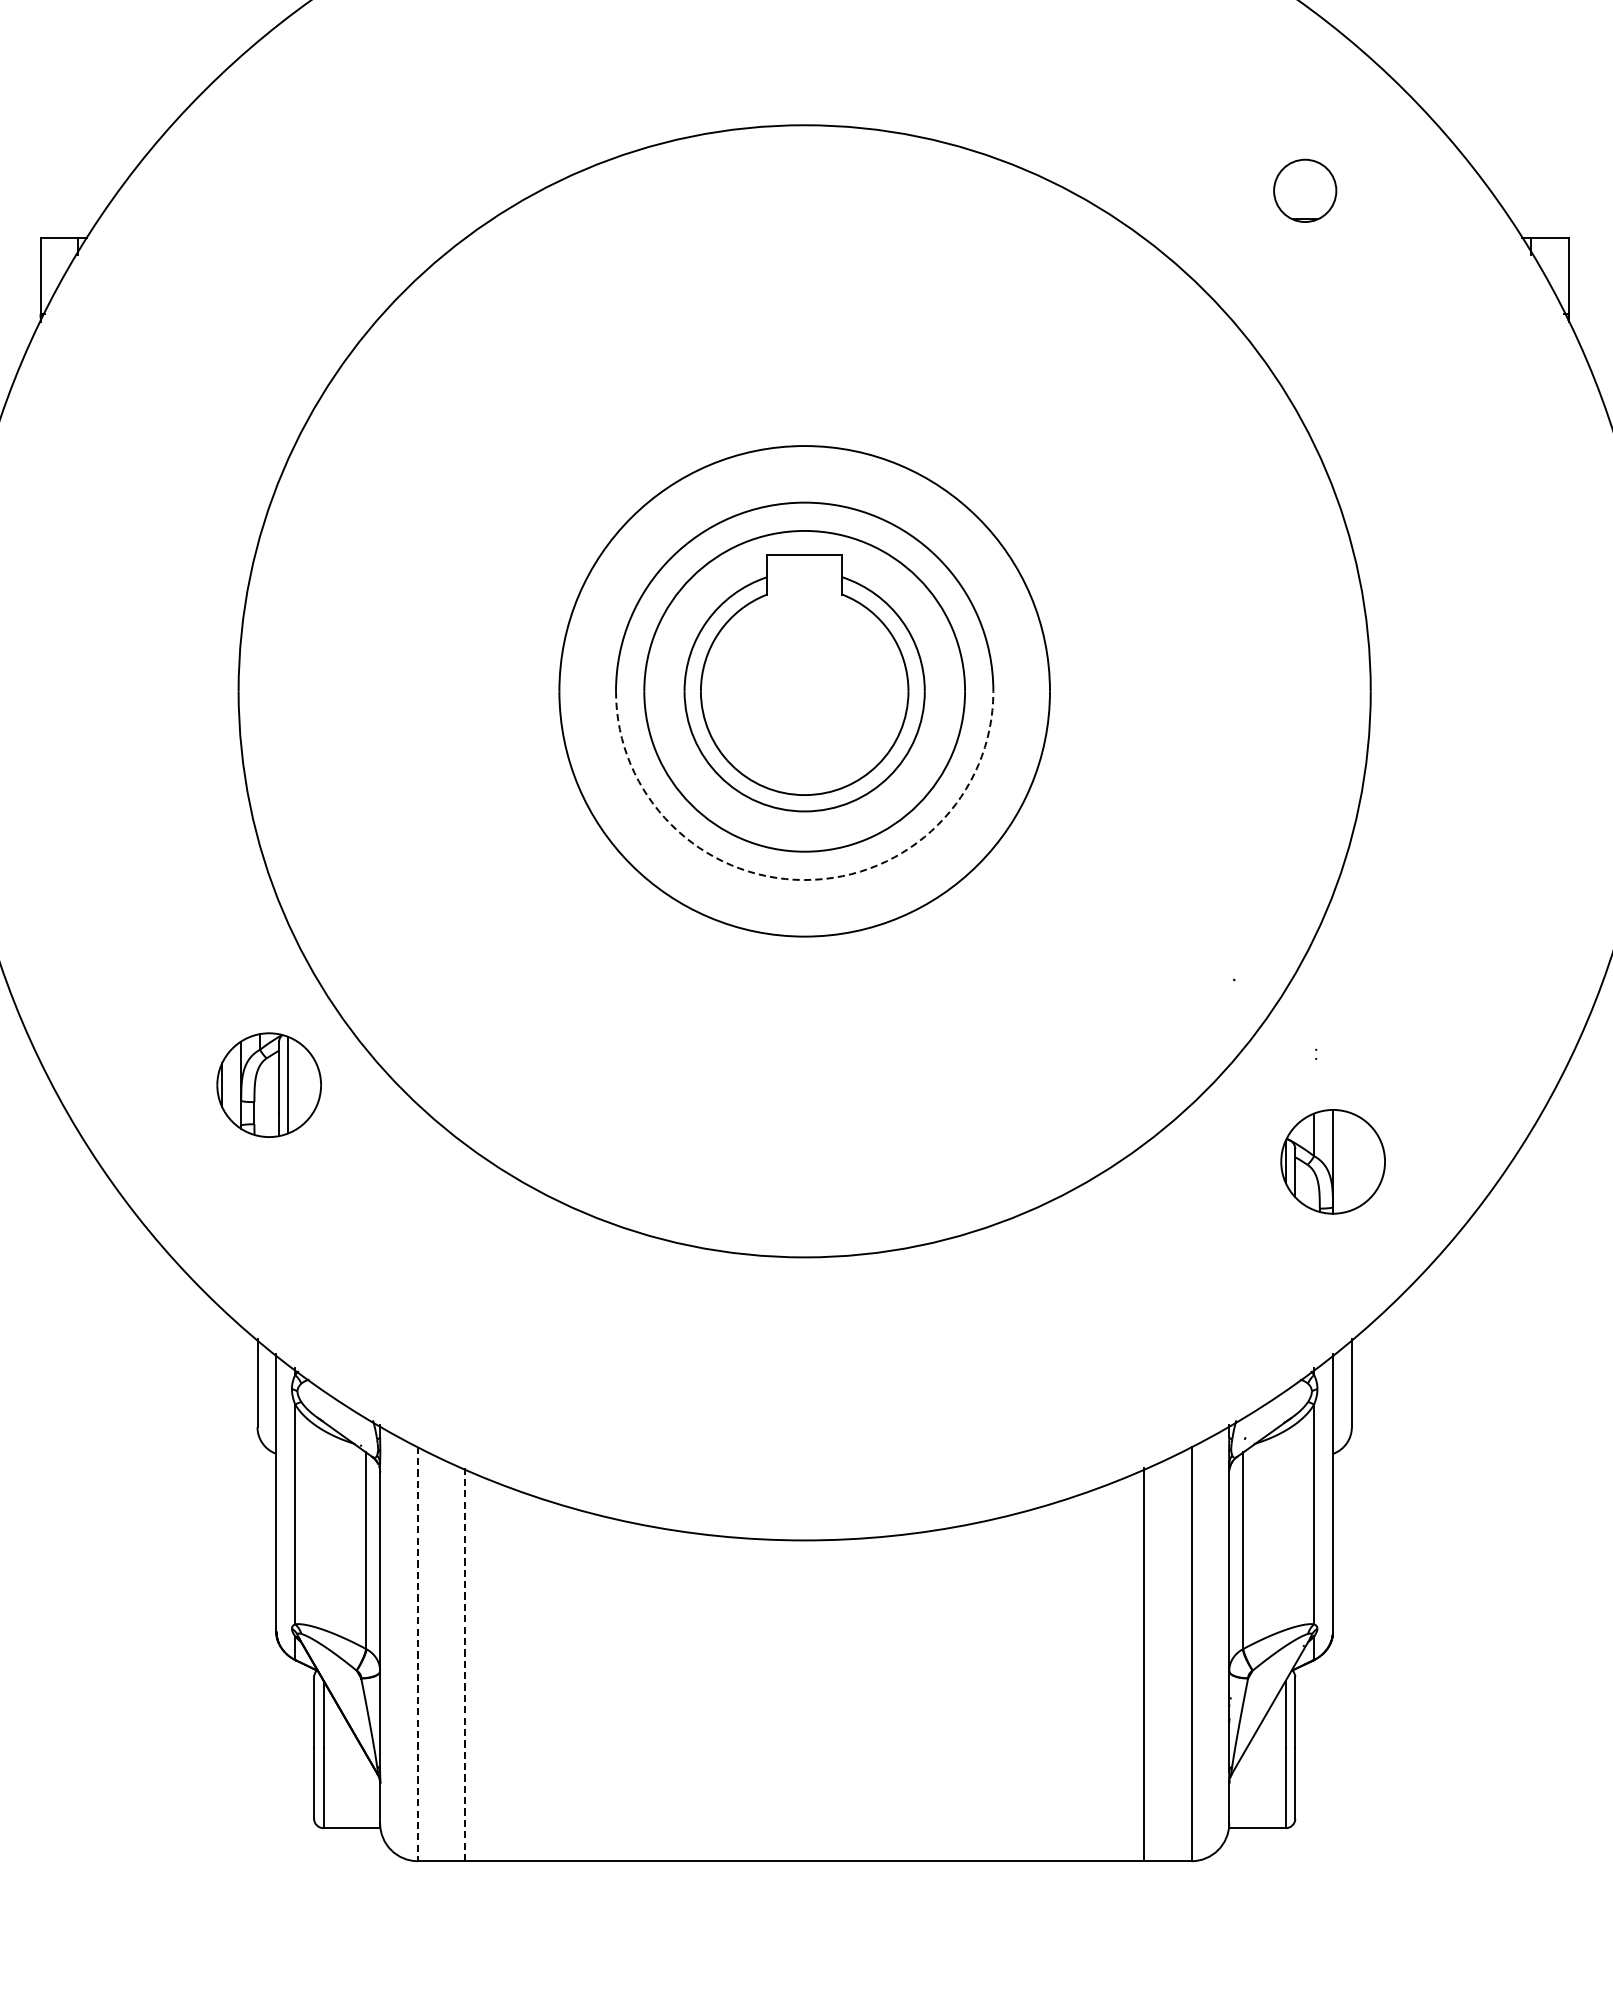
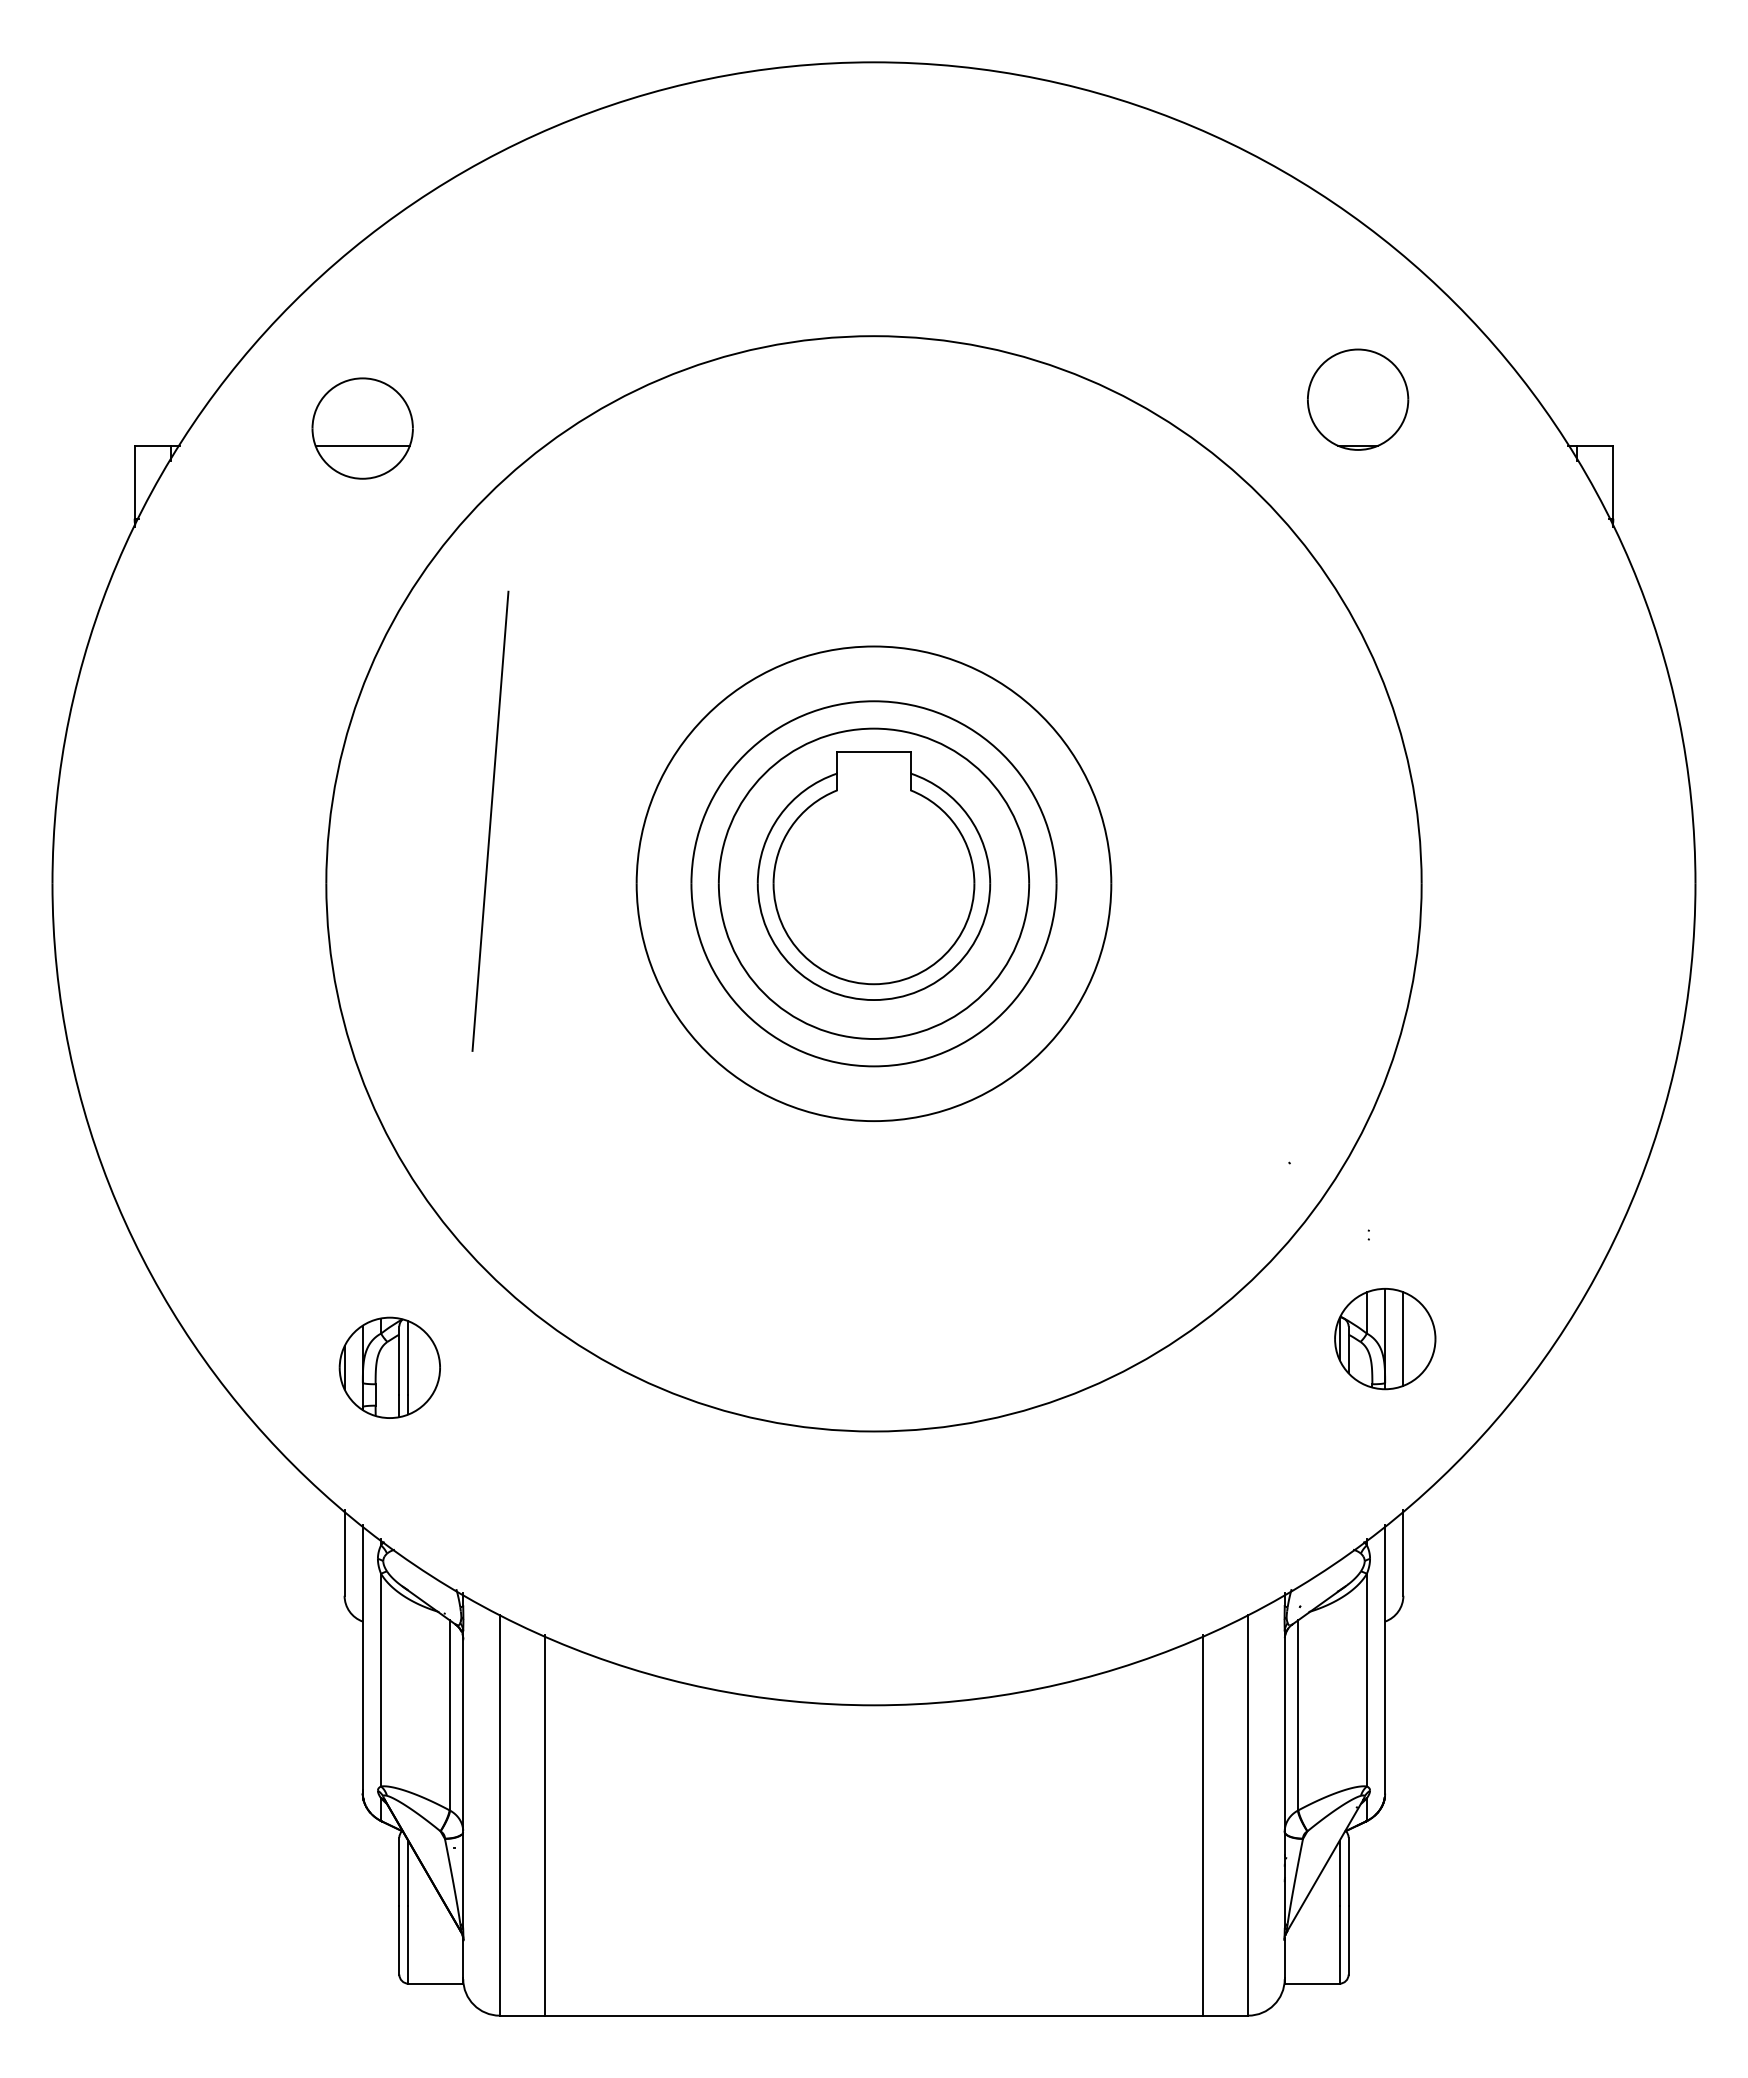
part: (1305, 190) -> (1358, 399), size x1.67
part: (276, 220) -> (362, 428), added
line: (408, 625) -> (490, 820), added
arc: (805, 880) -> (874, 1066), dashed -> solid
part: (268, 1084) -> (389, 1367), moved
line: (1351, 1161) -> (1403, 1338), added
line: (417, 1654) -> (499, 1815), dashed -> solid
line: (465, 1663) -> (545, 1824), dashed -> solid

